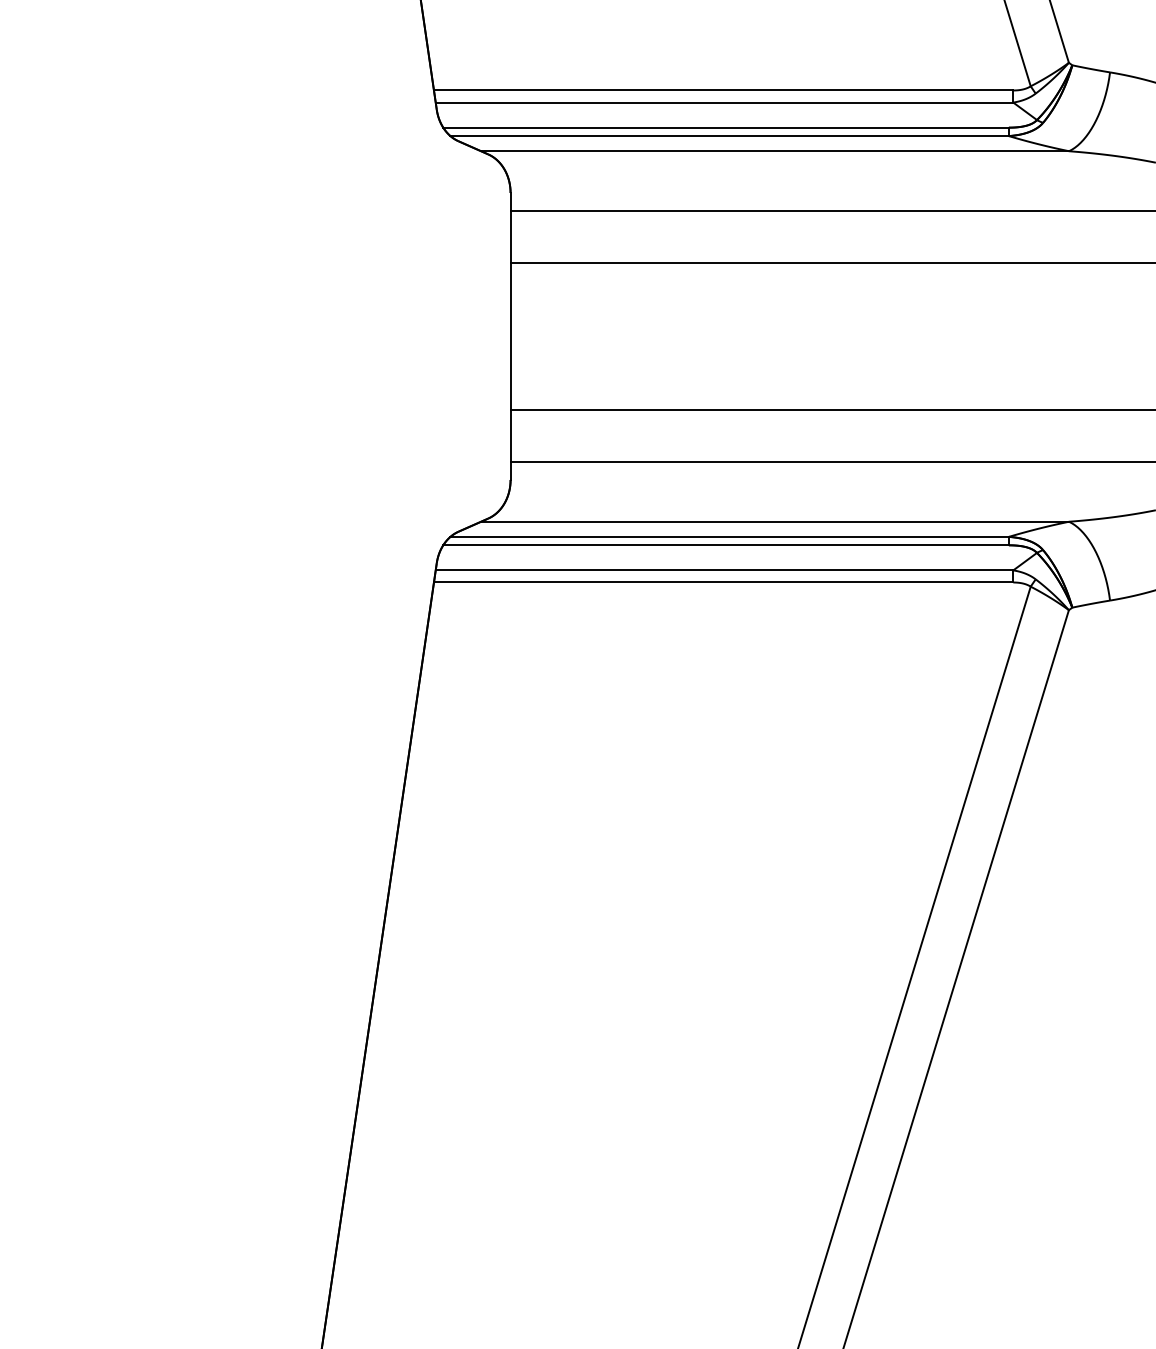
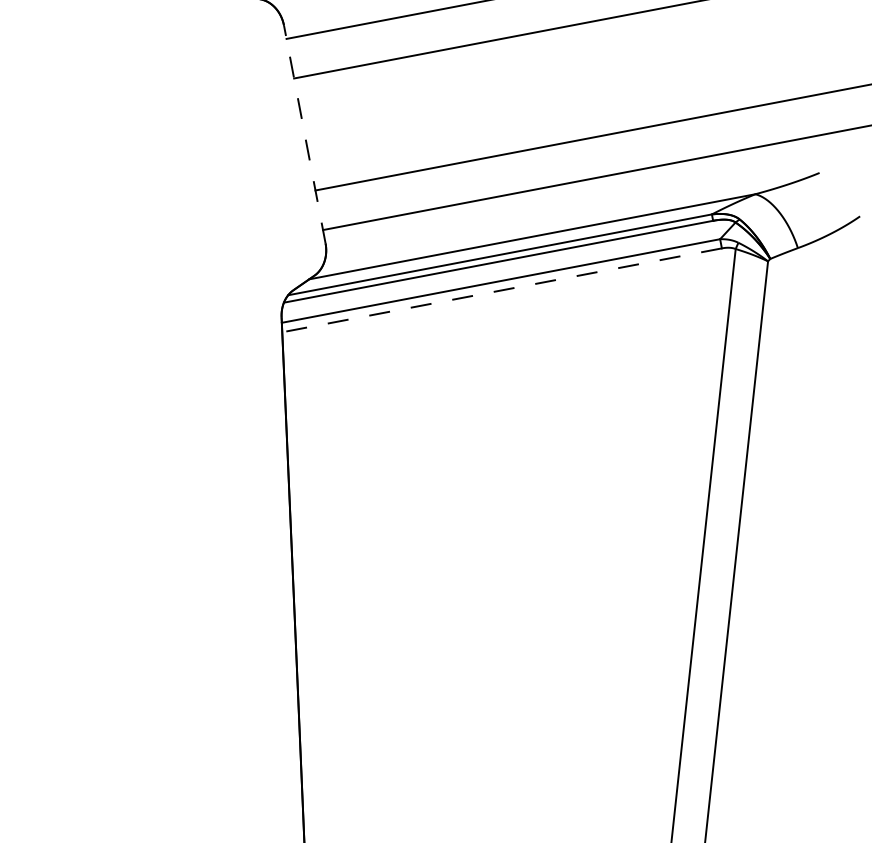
line: (510, 336) -> (304, 134), solid -> dashed
line: (723, 582) -> (501, 290), solid -> dashed

